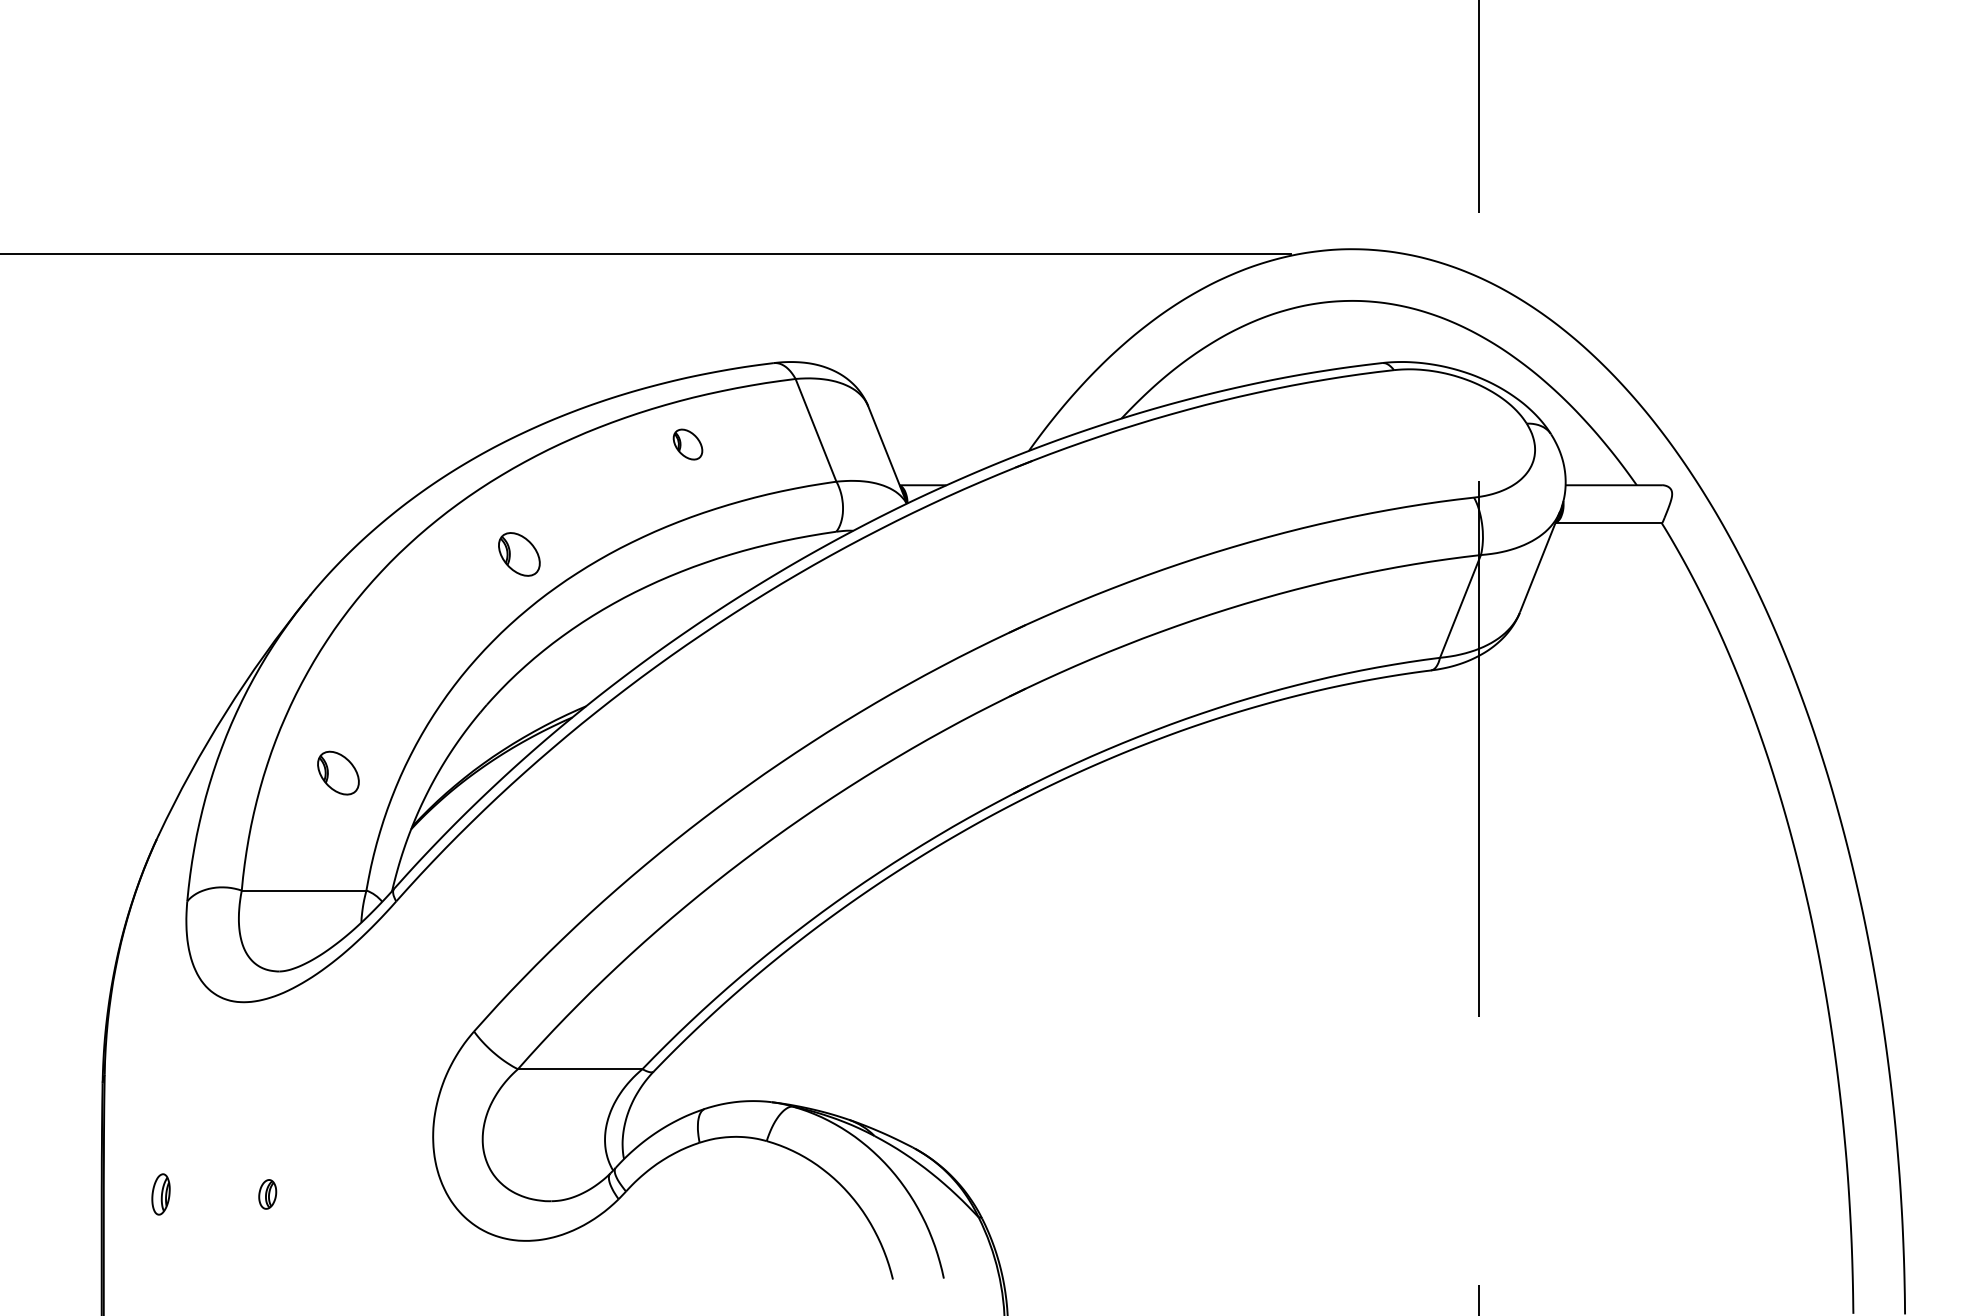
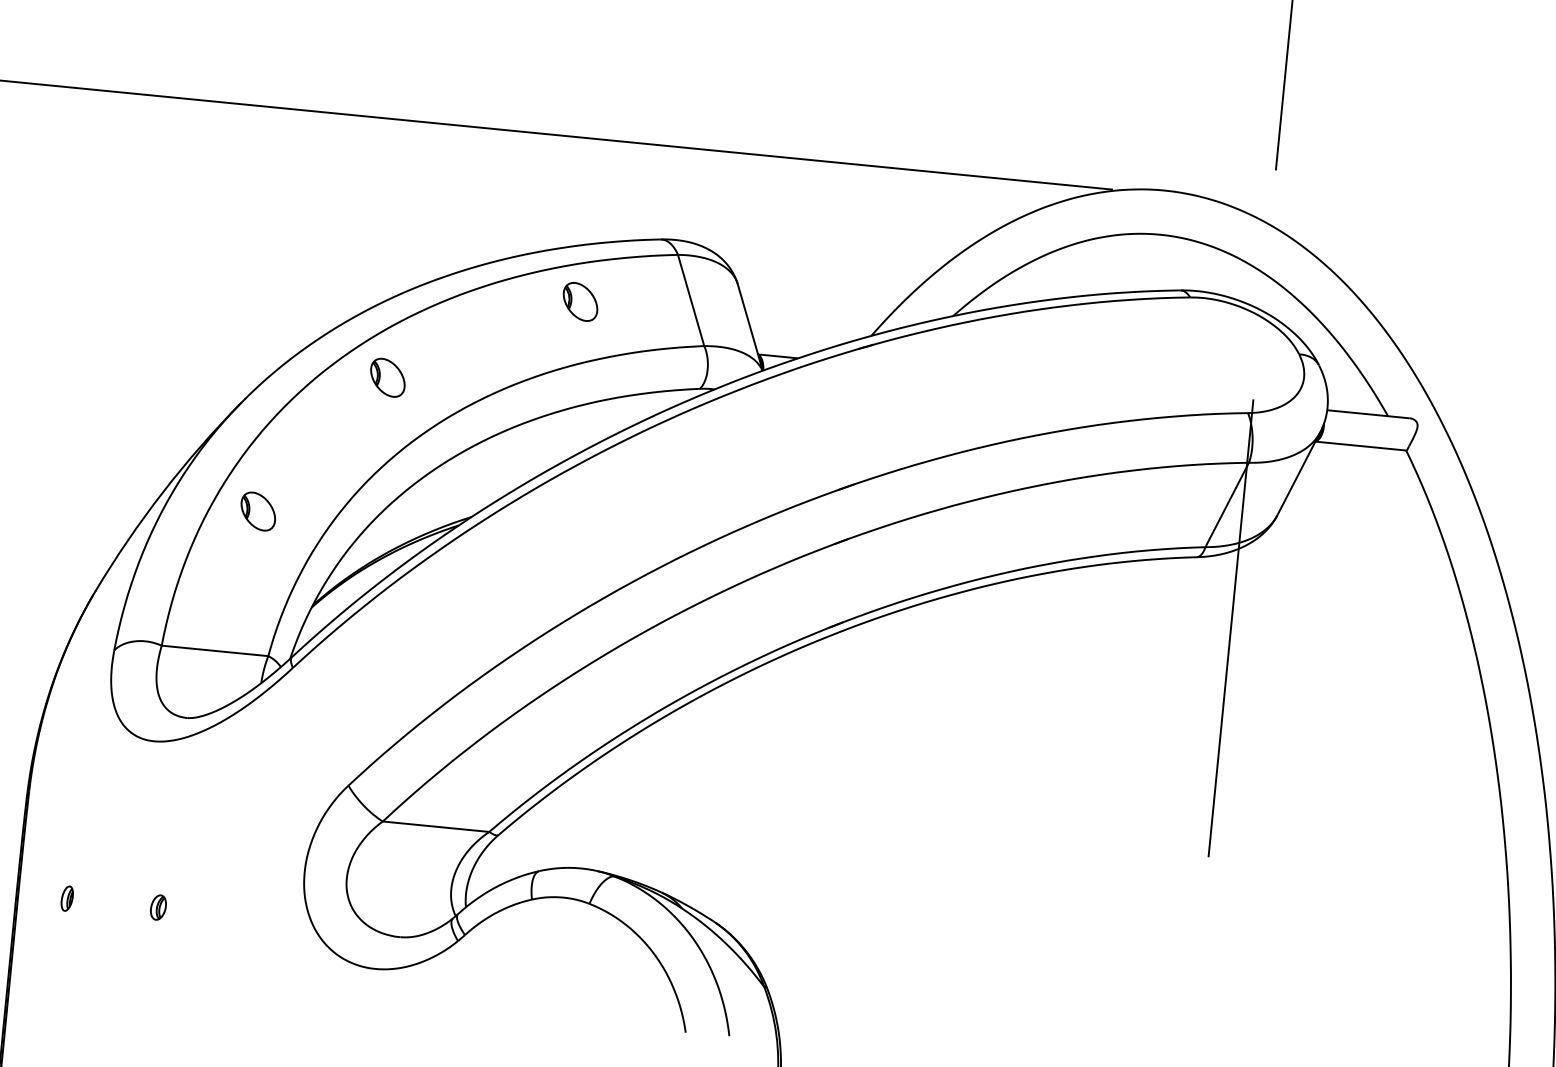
part: (687, 444) -> (580, 301), size x1.43
part: (519, 554) -> (387, 377), moved
part: (338, 772) -> (258, 511), moved
part: (160, 1194) -> (66, 898), size x0.71

